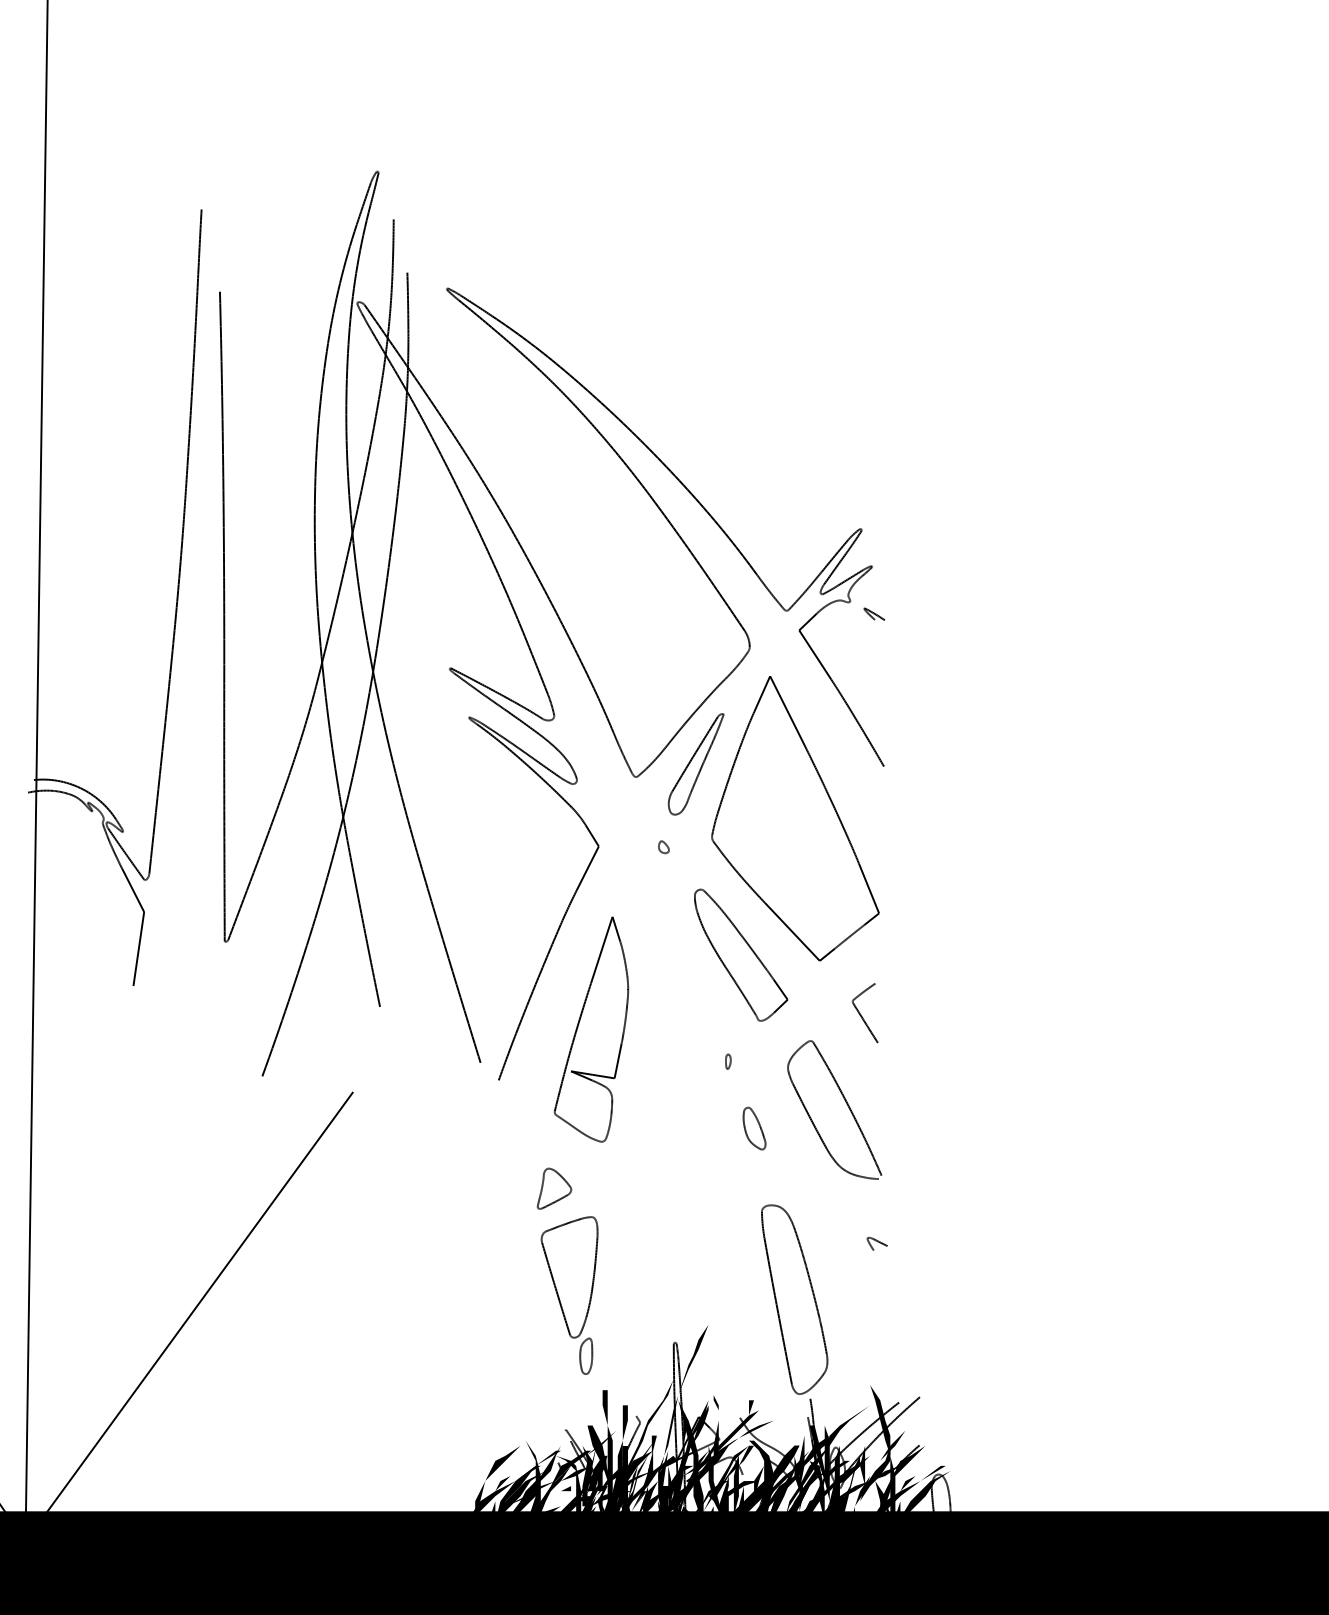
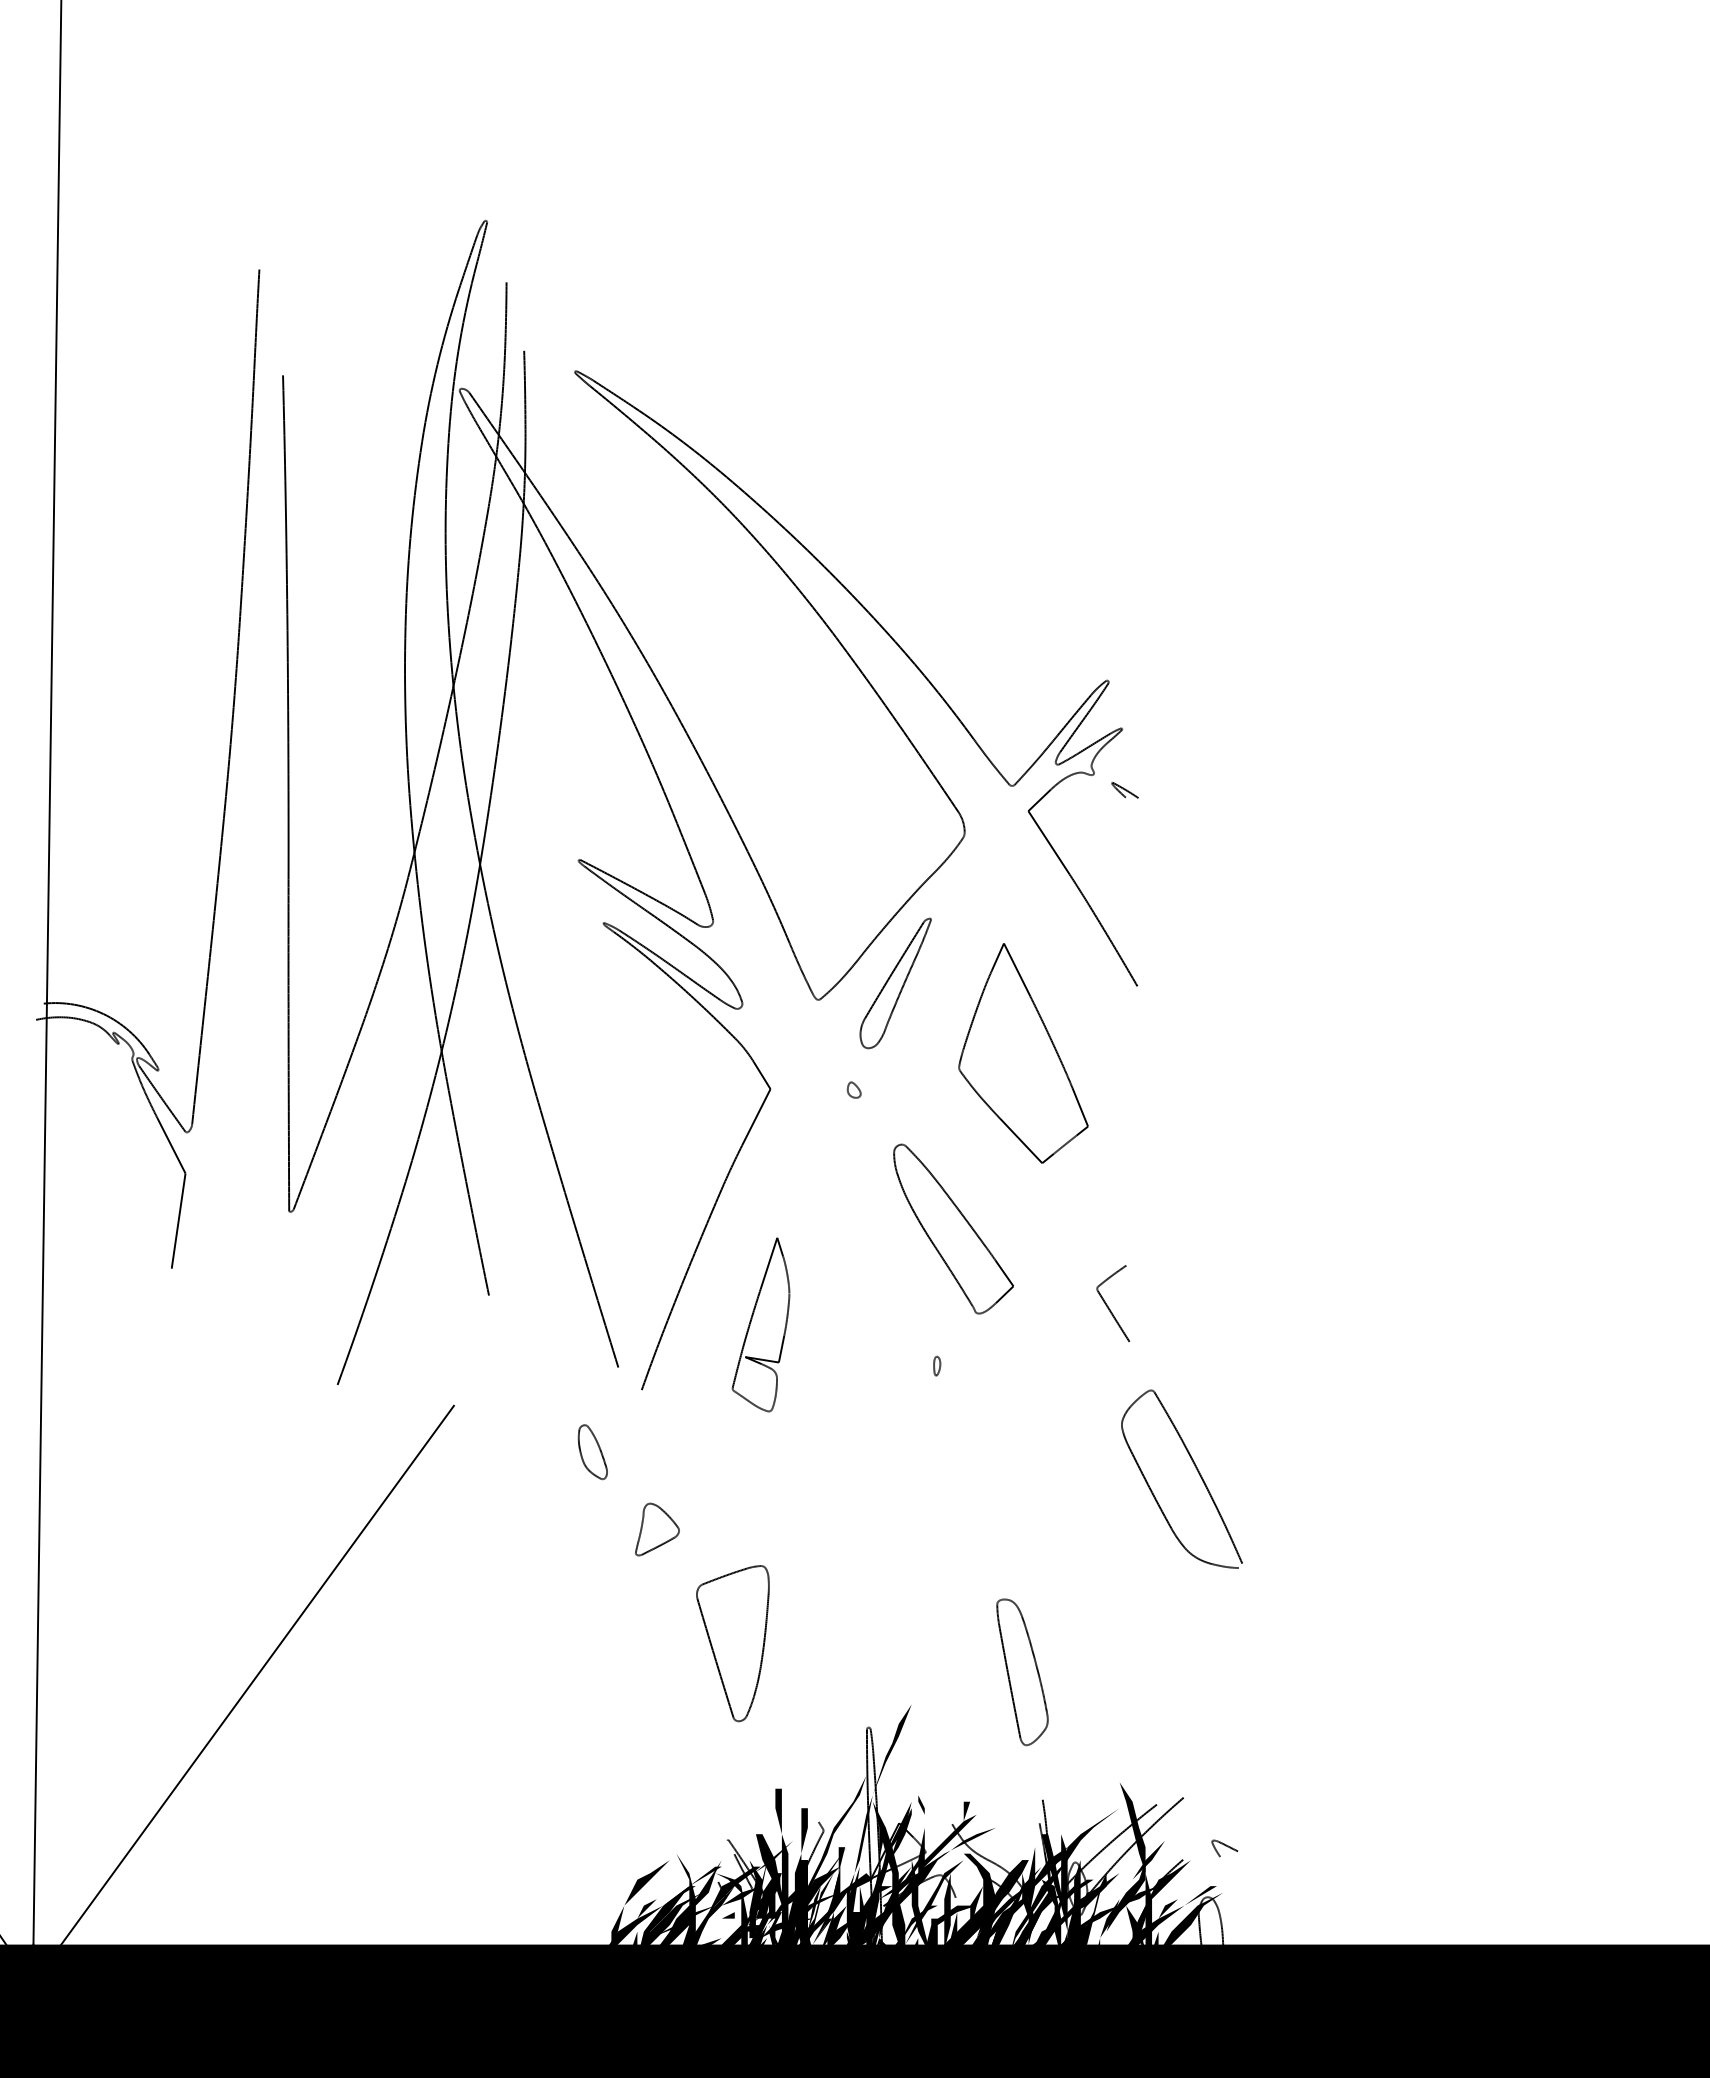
part: (795, 818) -> (1023, 1053), size x0.6
part: (591, 1029) -> (760, 1324), size x0.6
part: (845, 1101) -> (1195, 1468), moved
part: (754, 1128) -> (592, 1452), moved
part: (554, 1188) -> (657, 1529), moved
part: (877, 1243) -> (1224, 1848), moved
part: (794, 1299) -> (1022, 1672), size x0.6
part: (585, 1355) -> (753, 1744), removed
fill: (862, 1466) -> (1109, 1886), removed
fill: (730, 1488) -> (940, 1915), removed

